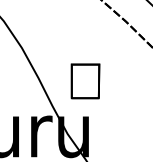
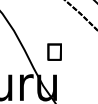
part: (85, 80) -> (54, 51), size x0.71

